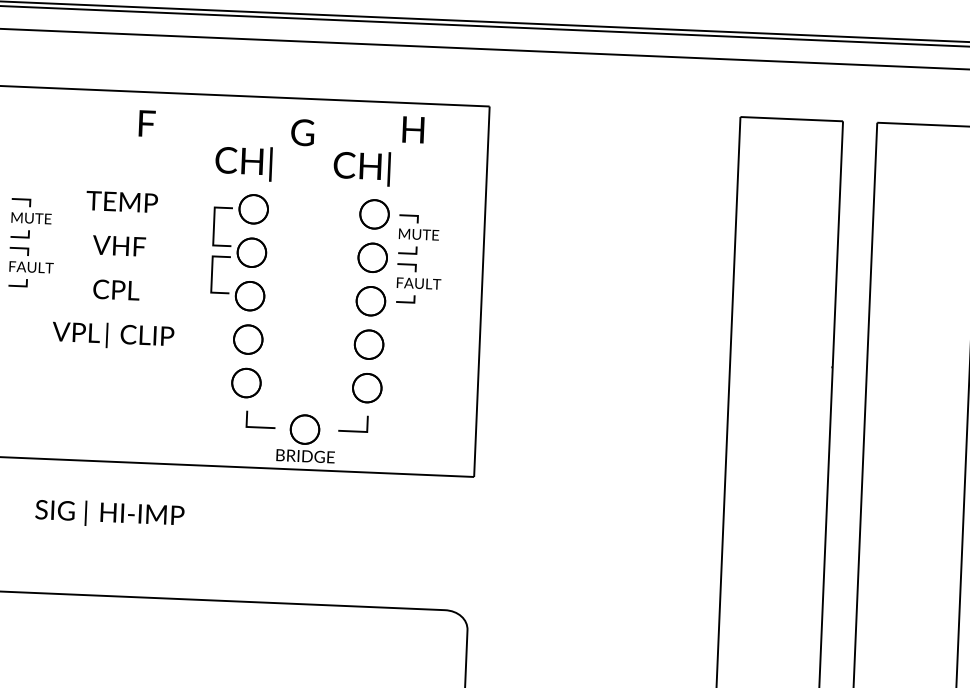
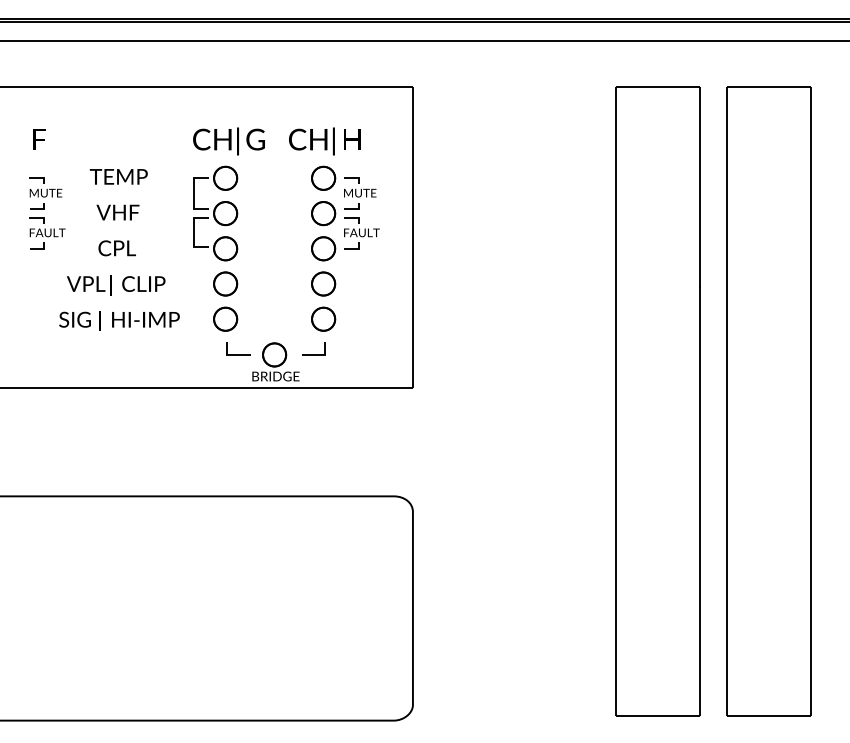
text: (147, 123) -> (39, 139), moved
text: (413, 129) -> (352, 139), moved
text: (302, 132) -> (255, 139), moved
text: (109, 513) -> (119, 320), moved

